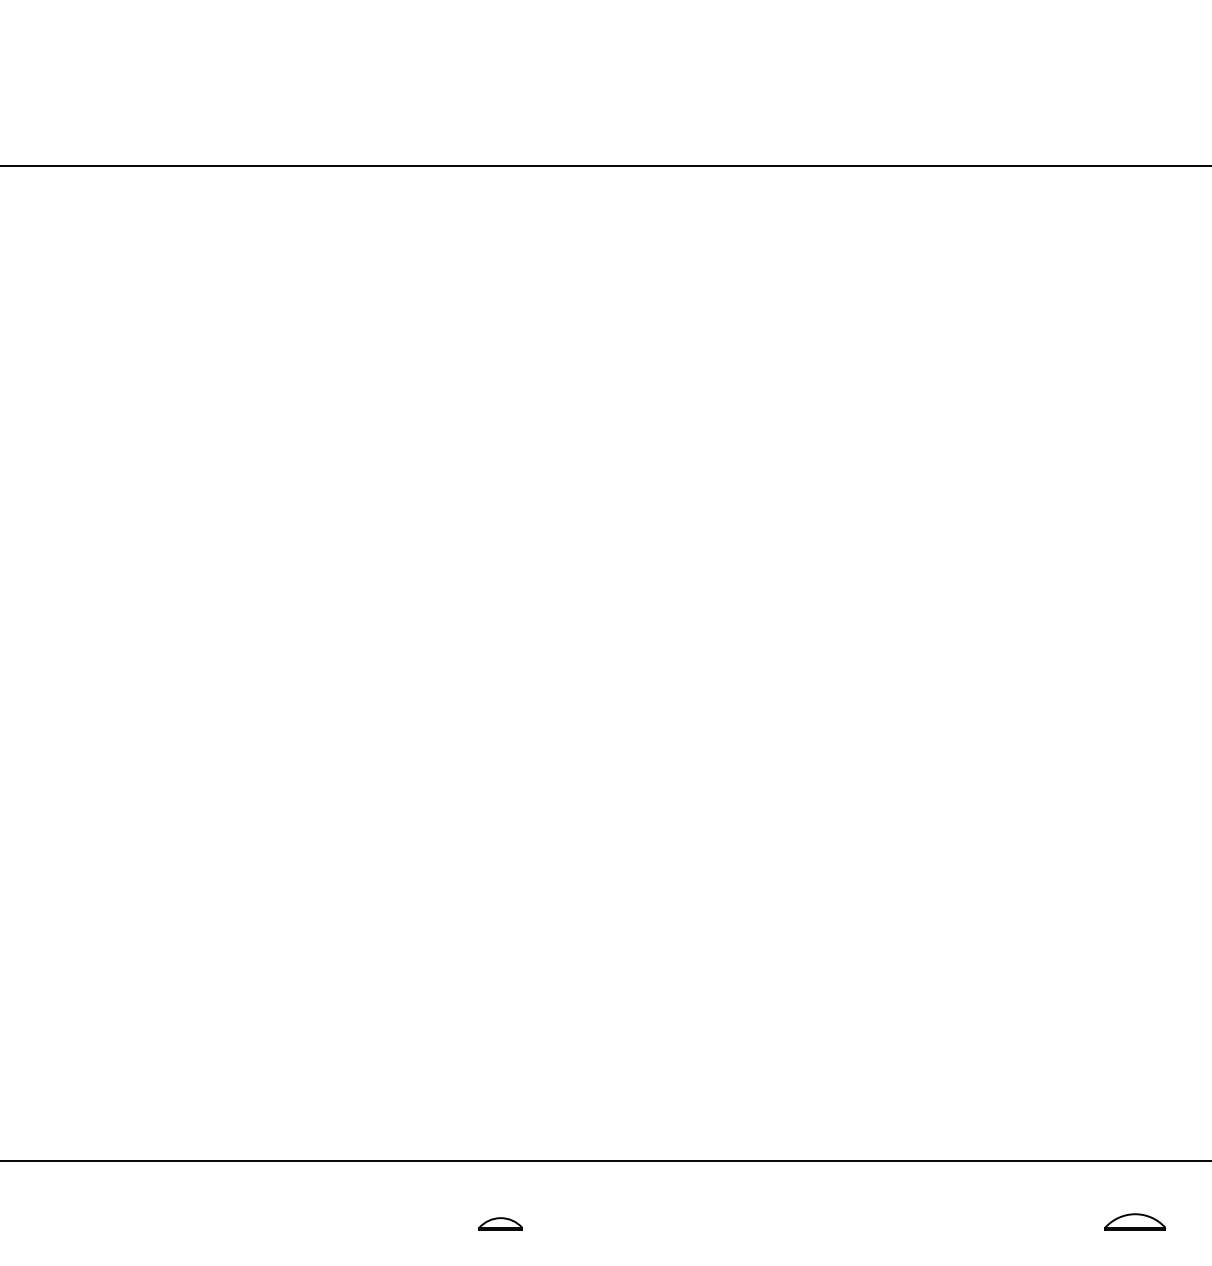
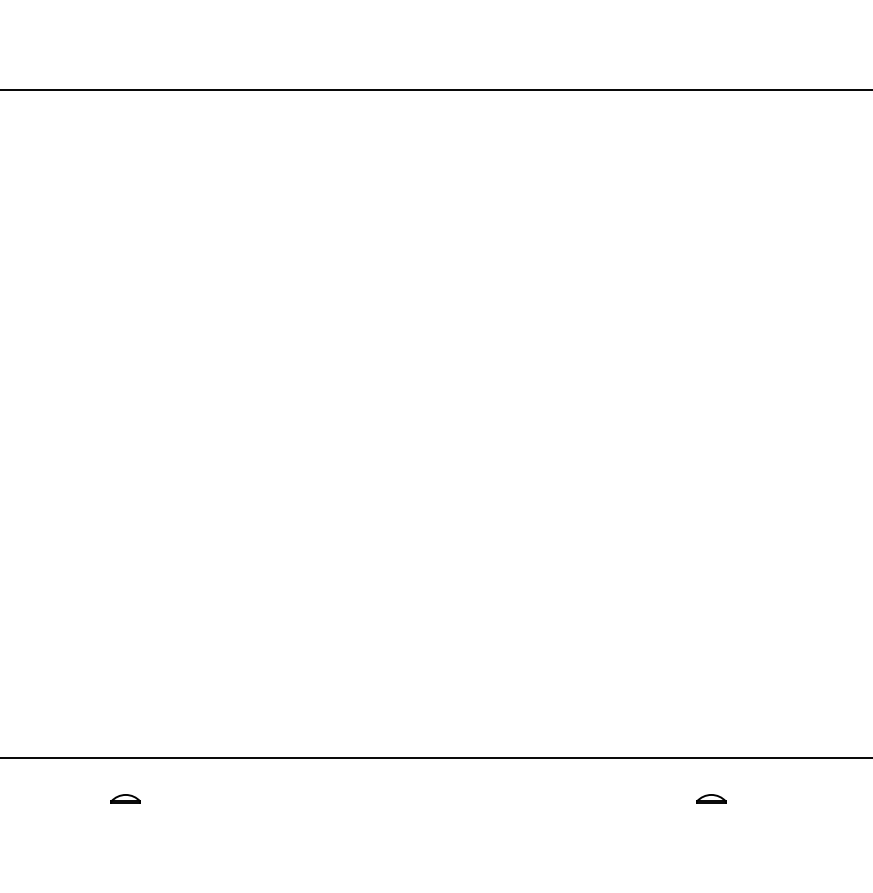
part: (1135, 1221) -> (711, 798), size x0.71
part: (500, 1223) -> (125, 798), moved

